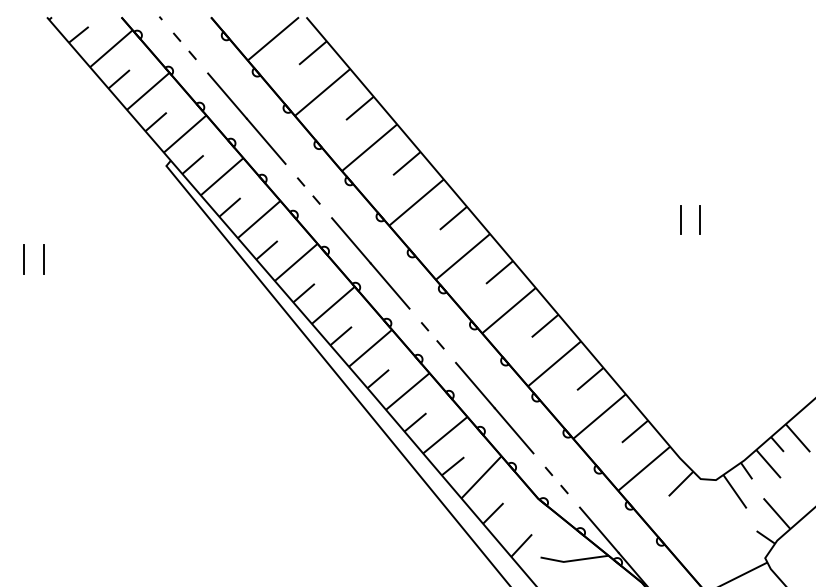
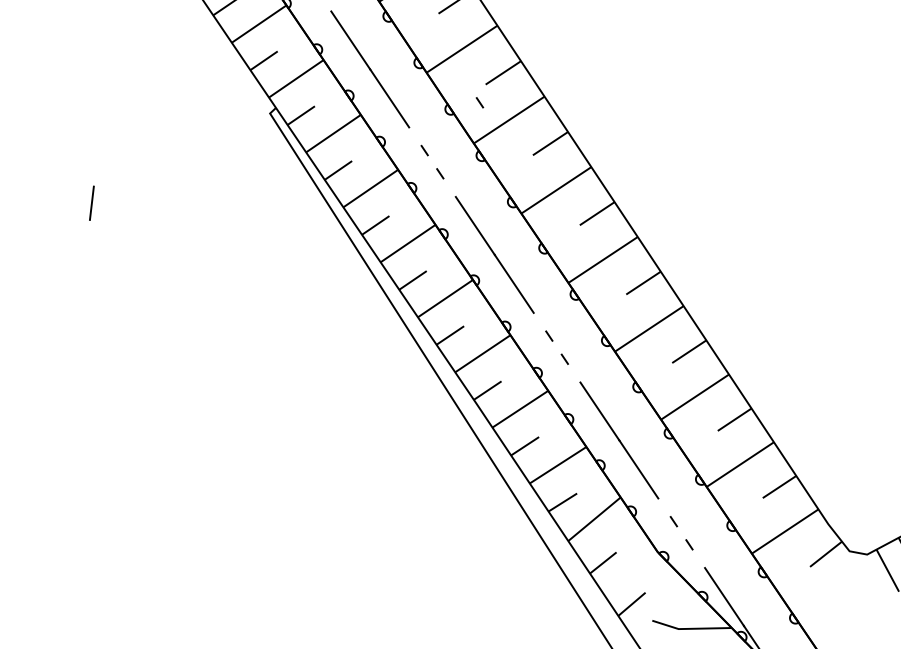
line: (342, 135) -> (479, 102), added
line: (680, 219) -> (861, 246), removed
line: (699, 219) -> (883, 248), removed
line: (43, 259) -> (114, 205), removed

